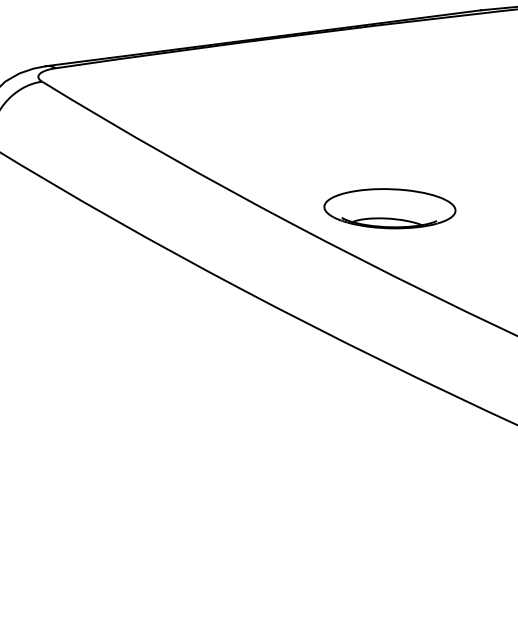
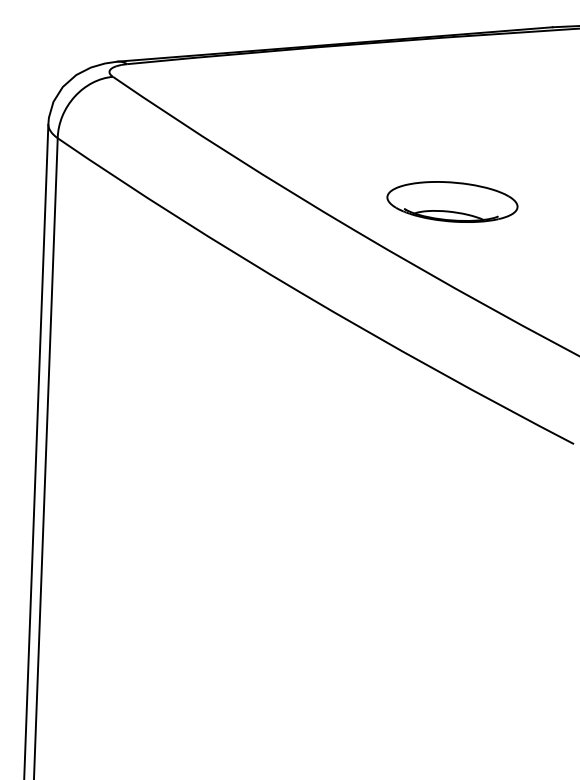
part: (389, 208) -> (452, 201), moved

